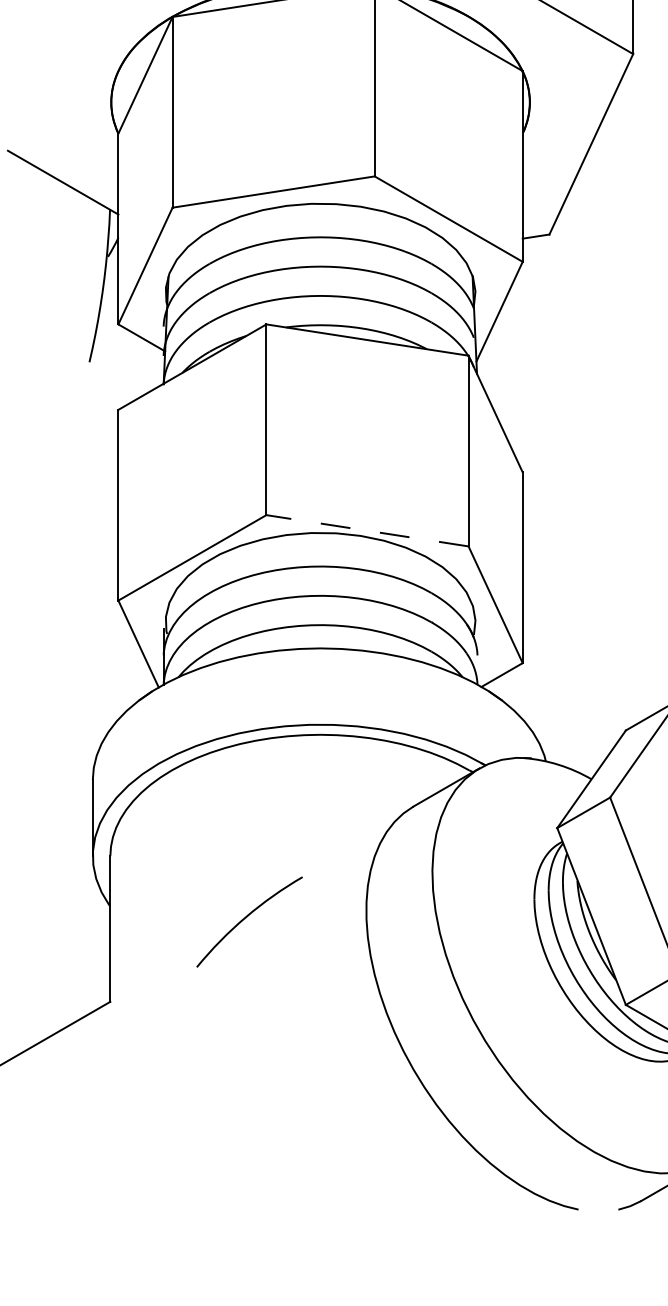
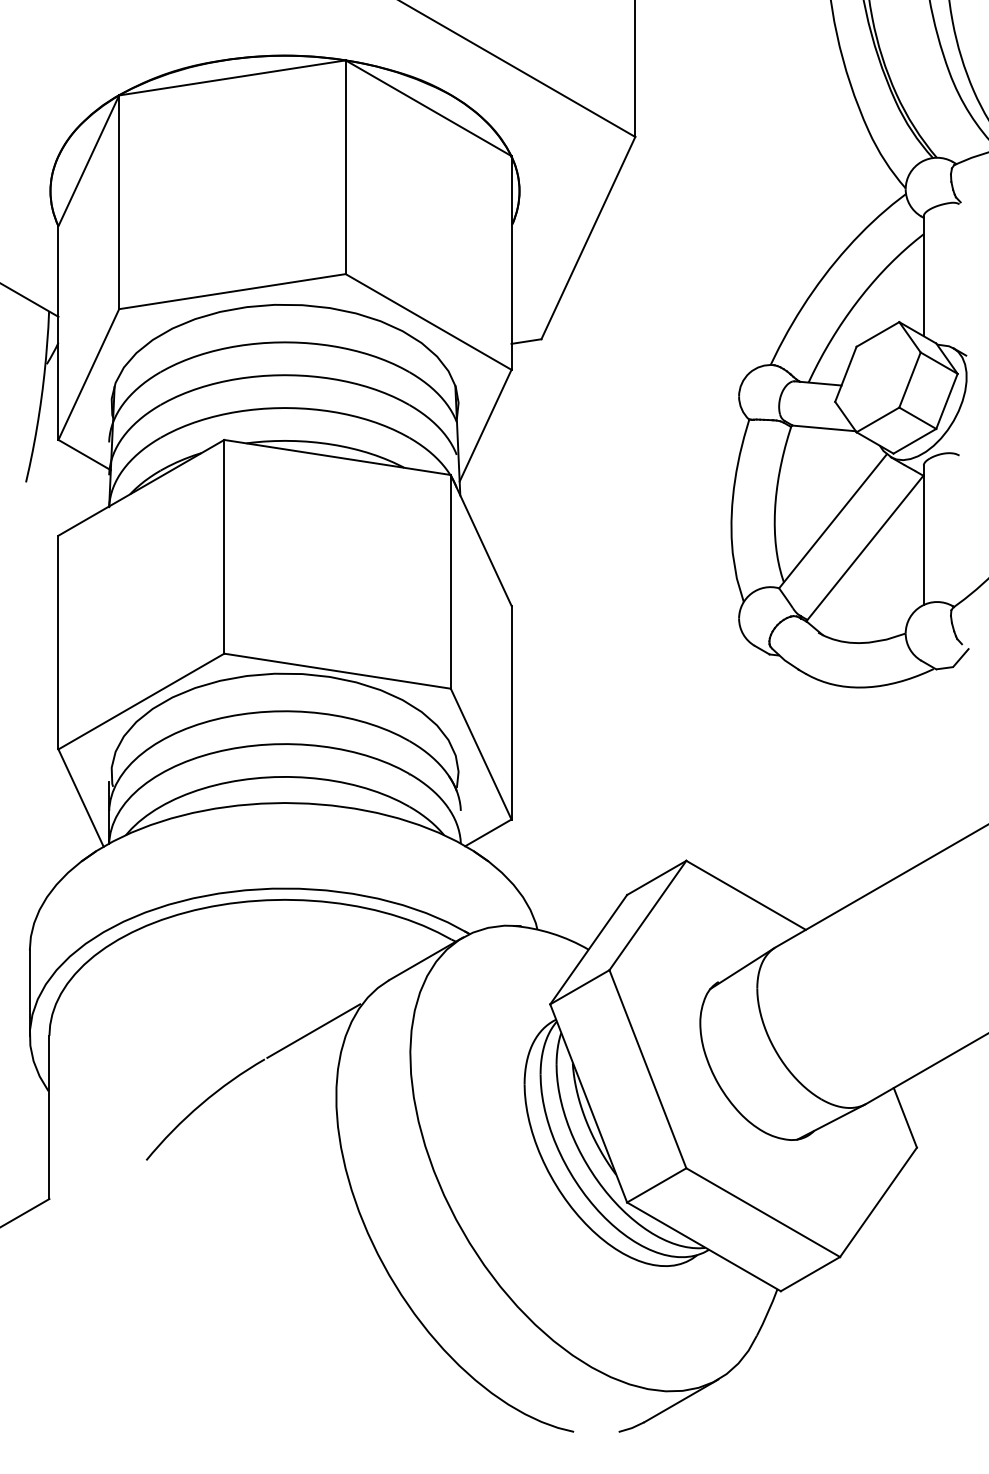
line: (367, 531) -> (337, 671), dashed -> solid
line: (346, 851) -> (313, 1030), added

